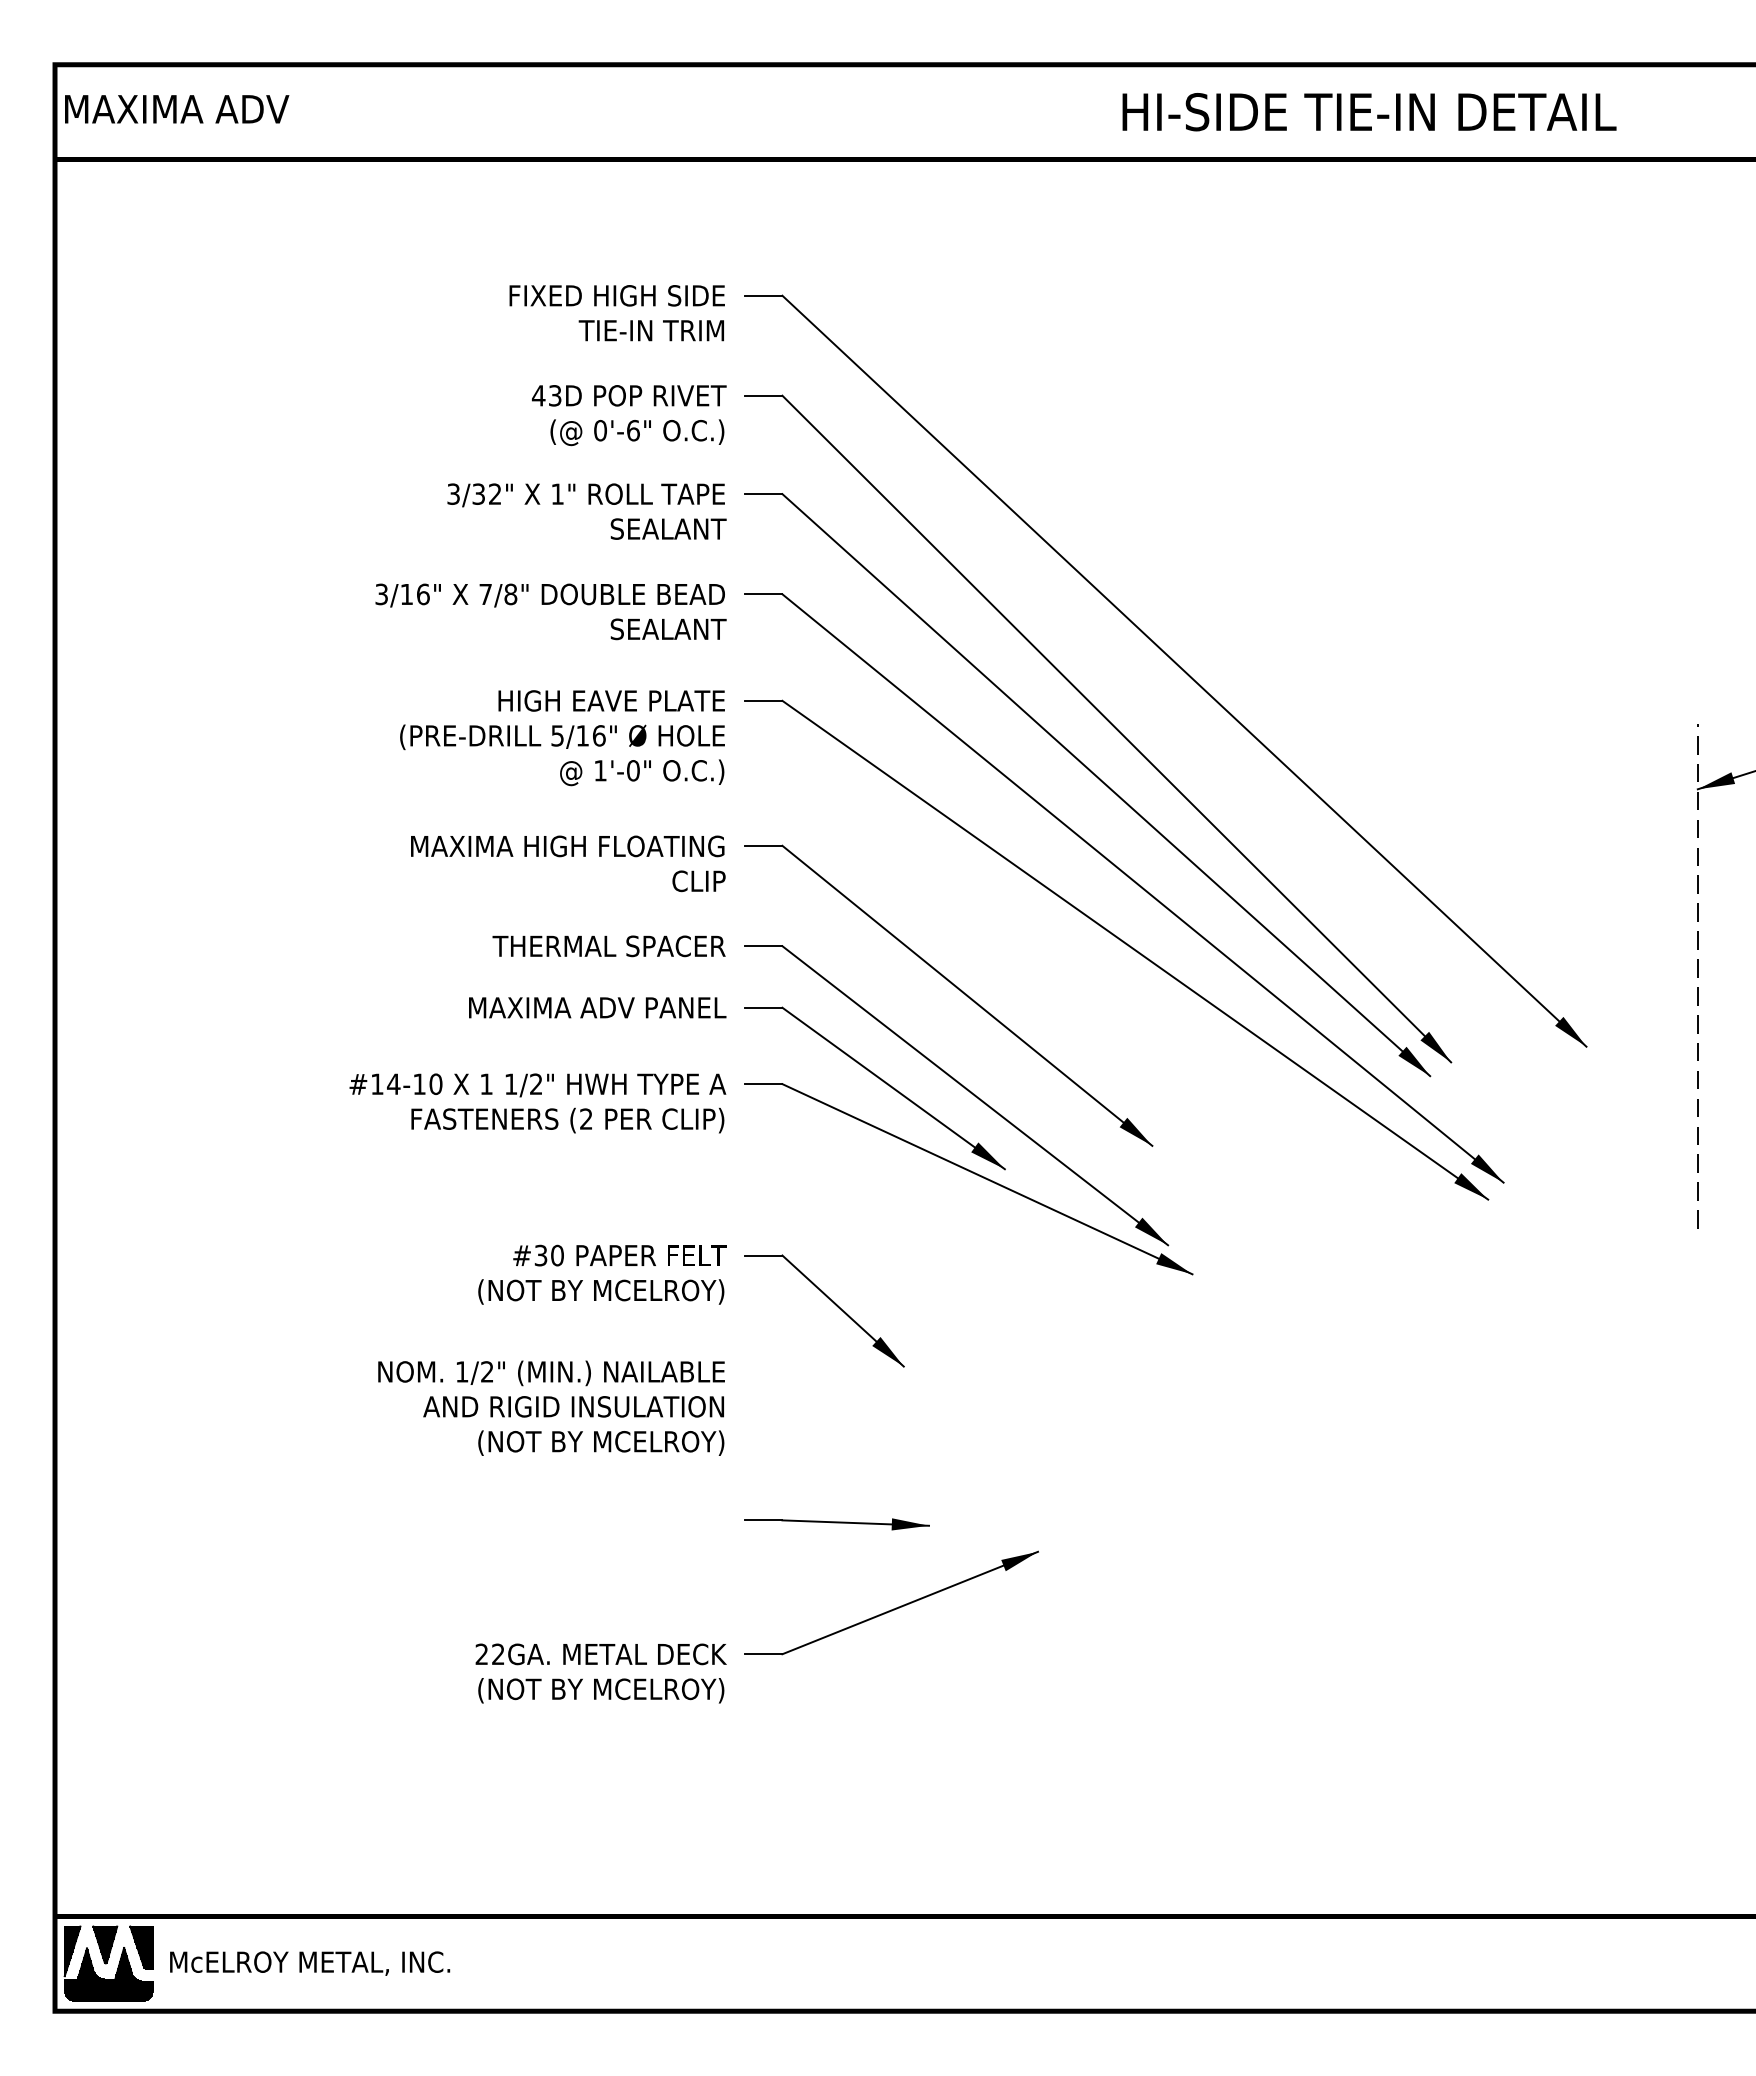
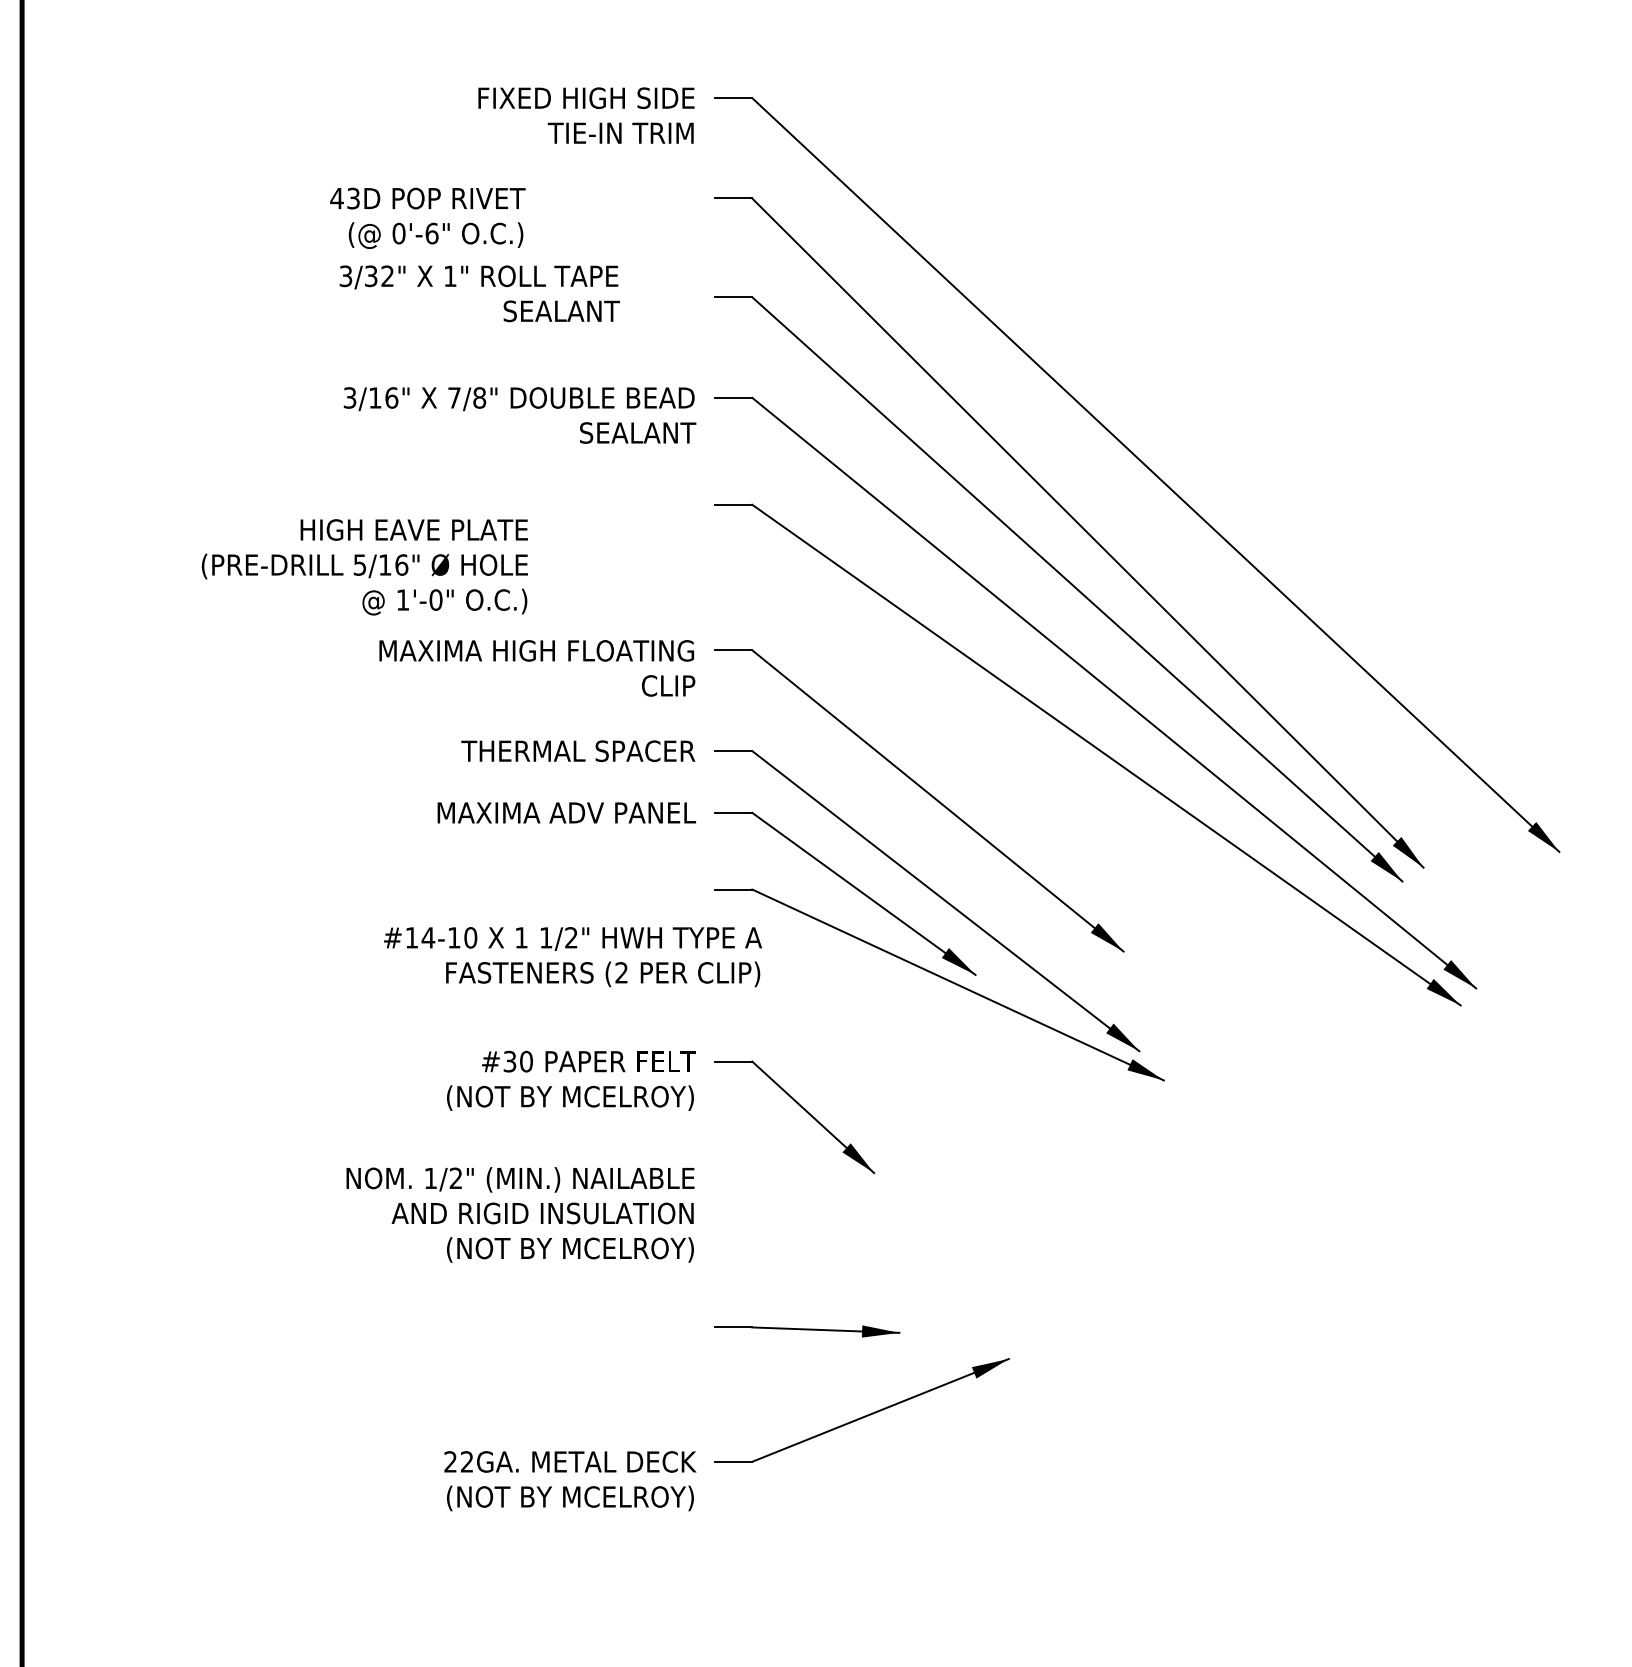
text: (629, 415) -> (428, 218), moved
text: (586, 511) -> (479, 293), moved
text: (562, 738) -> (364, 567), moved
text: (537, 1103) -> (572, 957), moved

